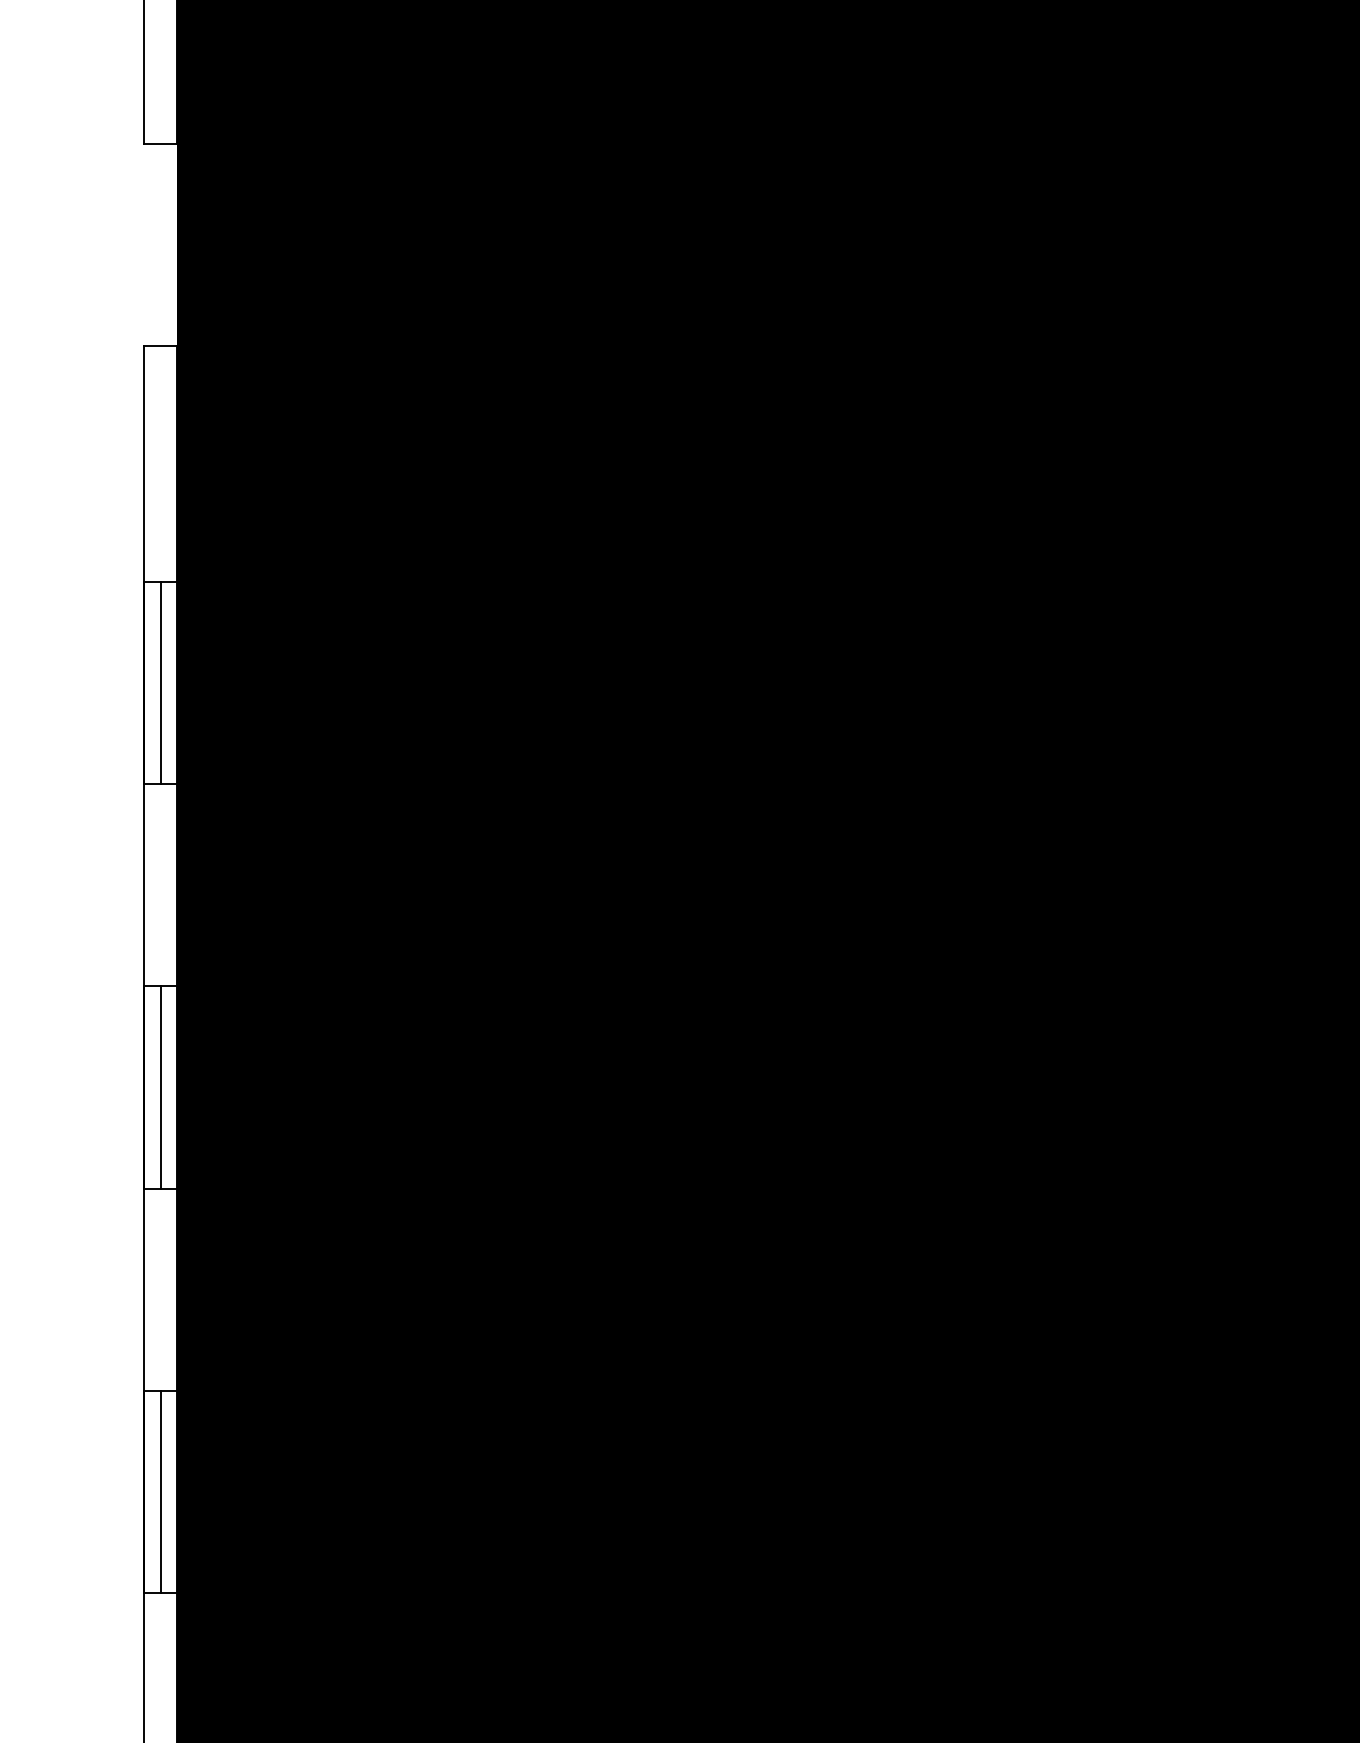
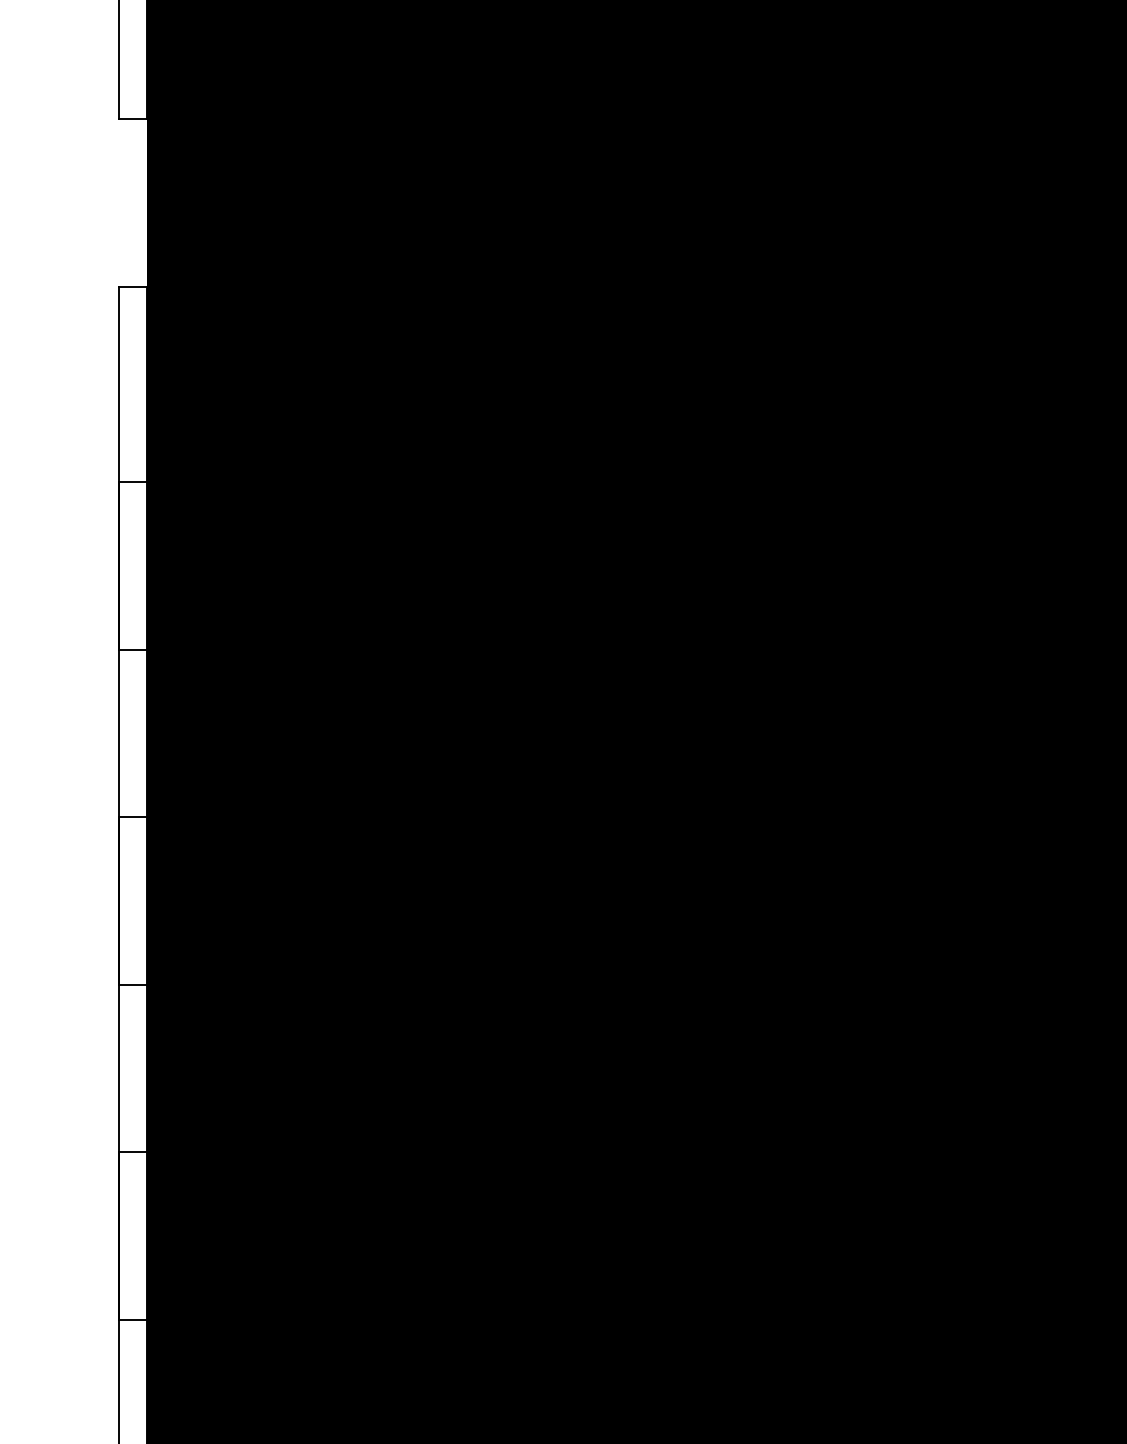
line: (161, 682) -> (133, 565), removed
line: (161, 1086) -> (133, 900), removed
line: (161, 1491) -> (133, 1235), removed

